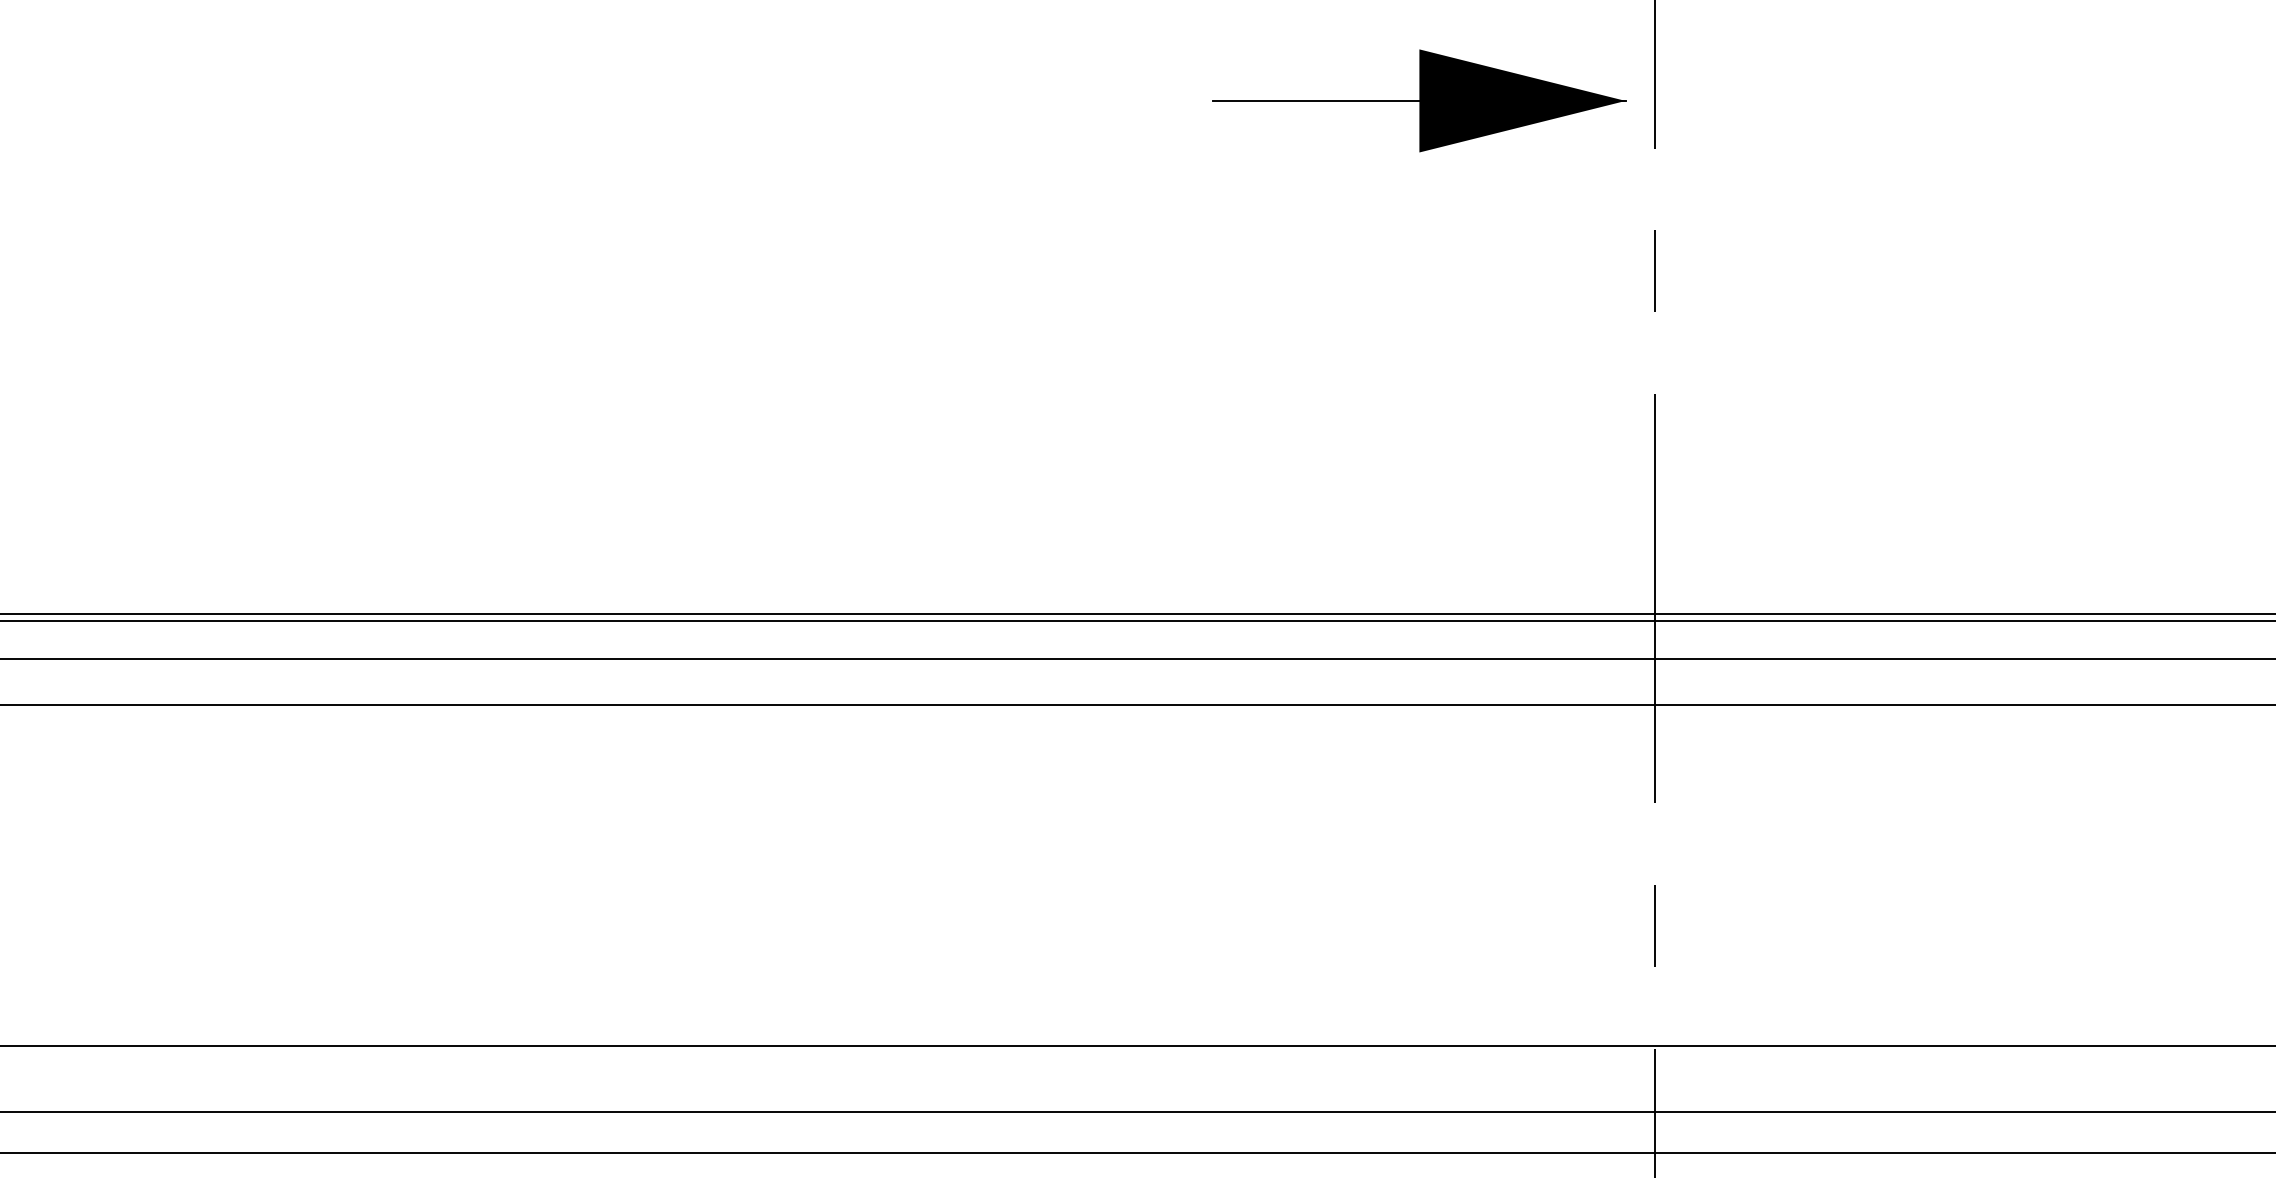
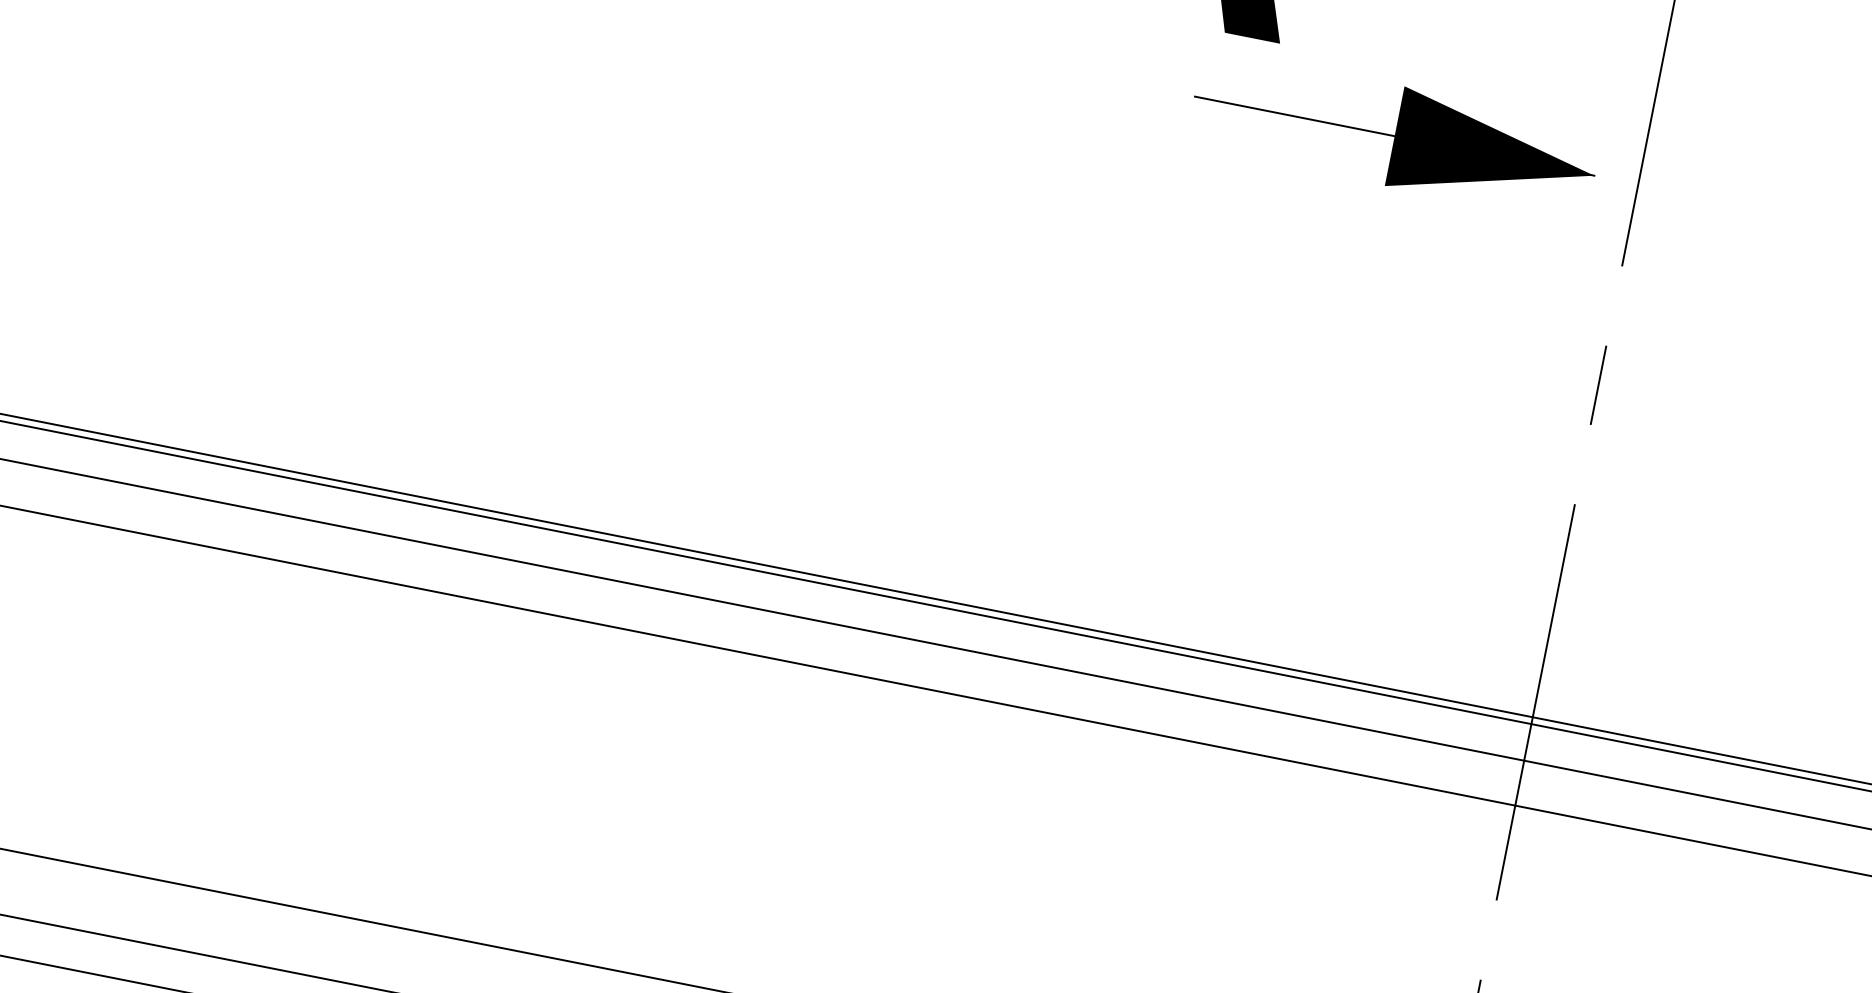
part: (1419, 100) -> (1394, 135), moved

